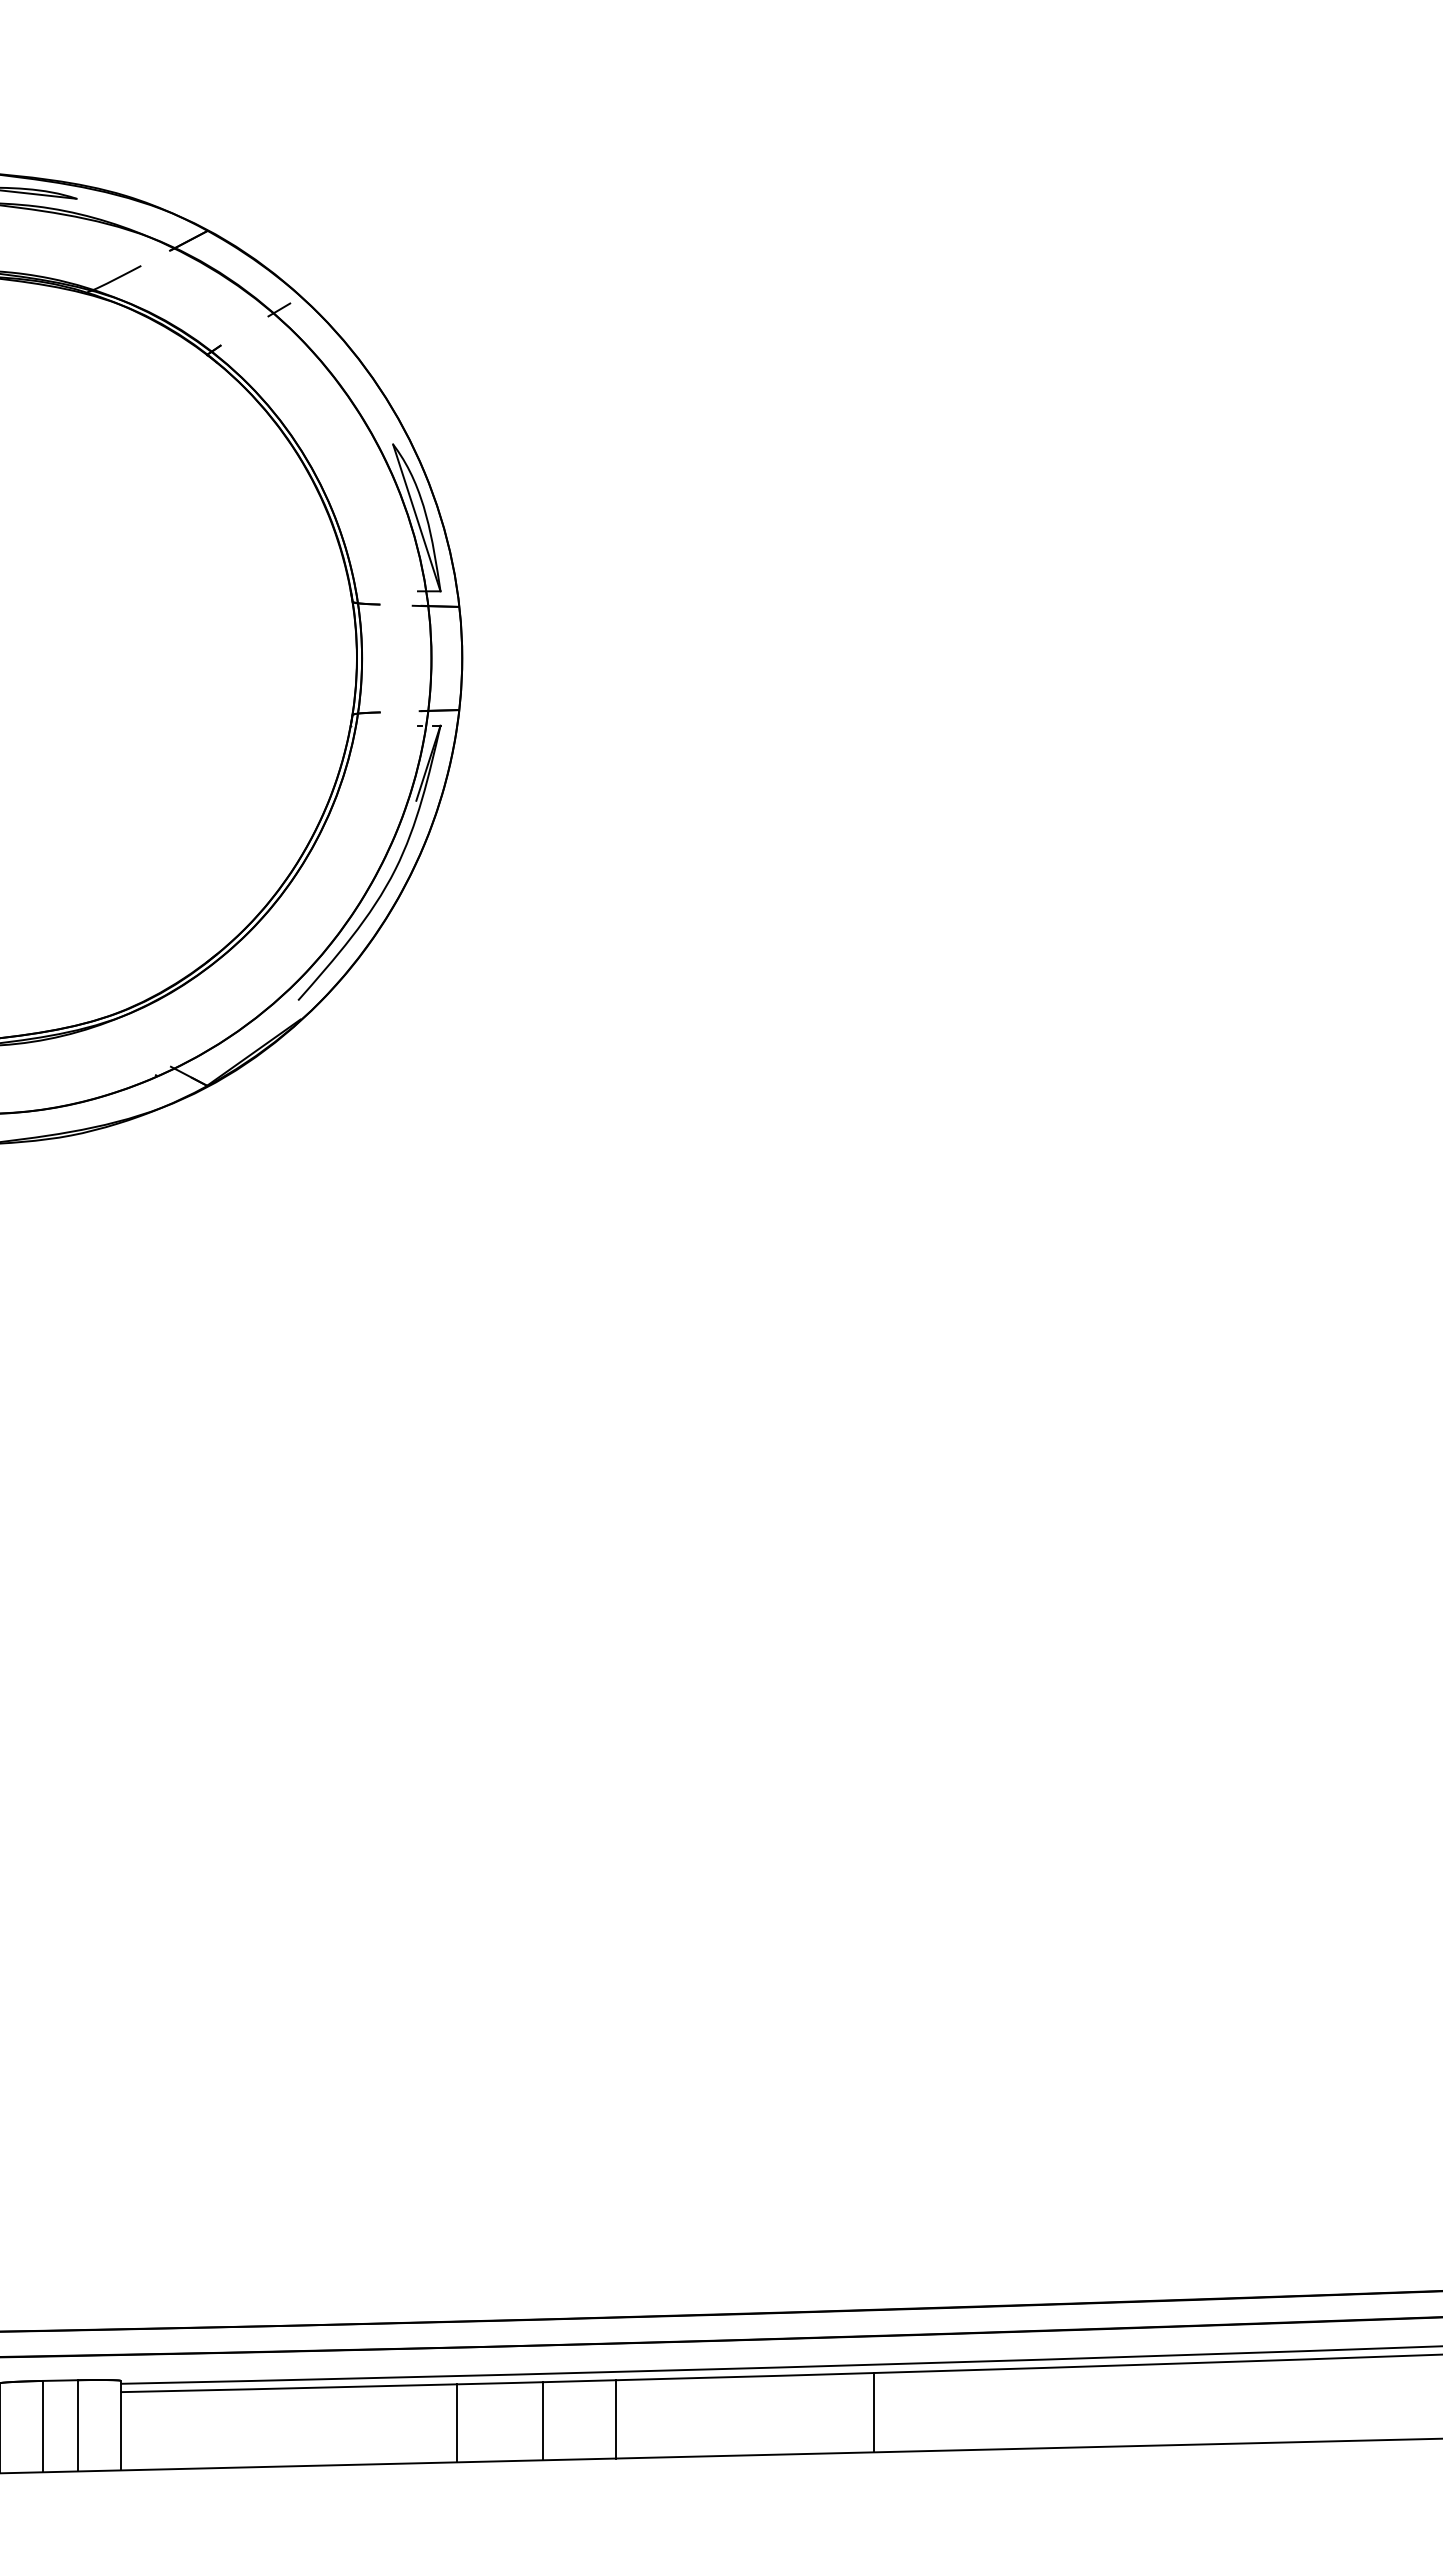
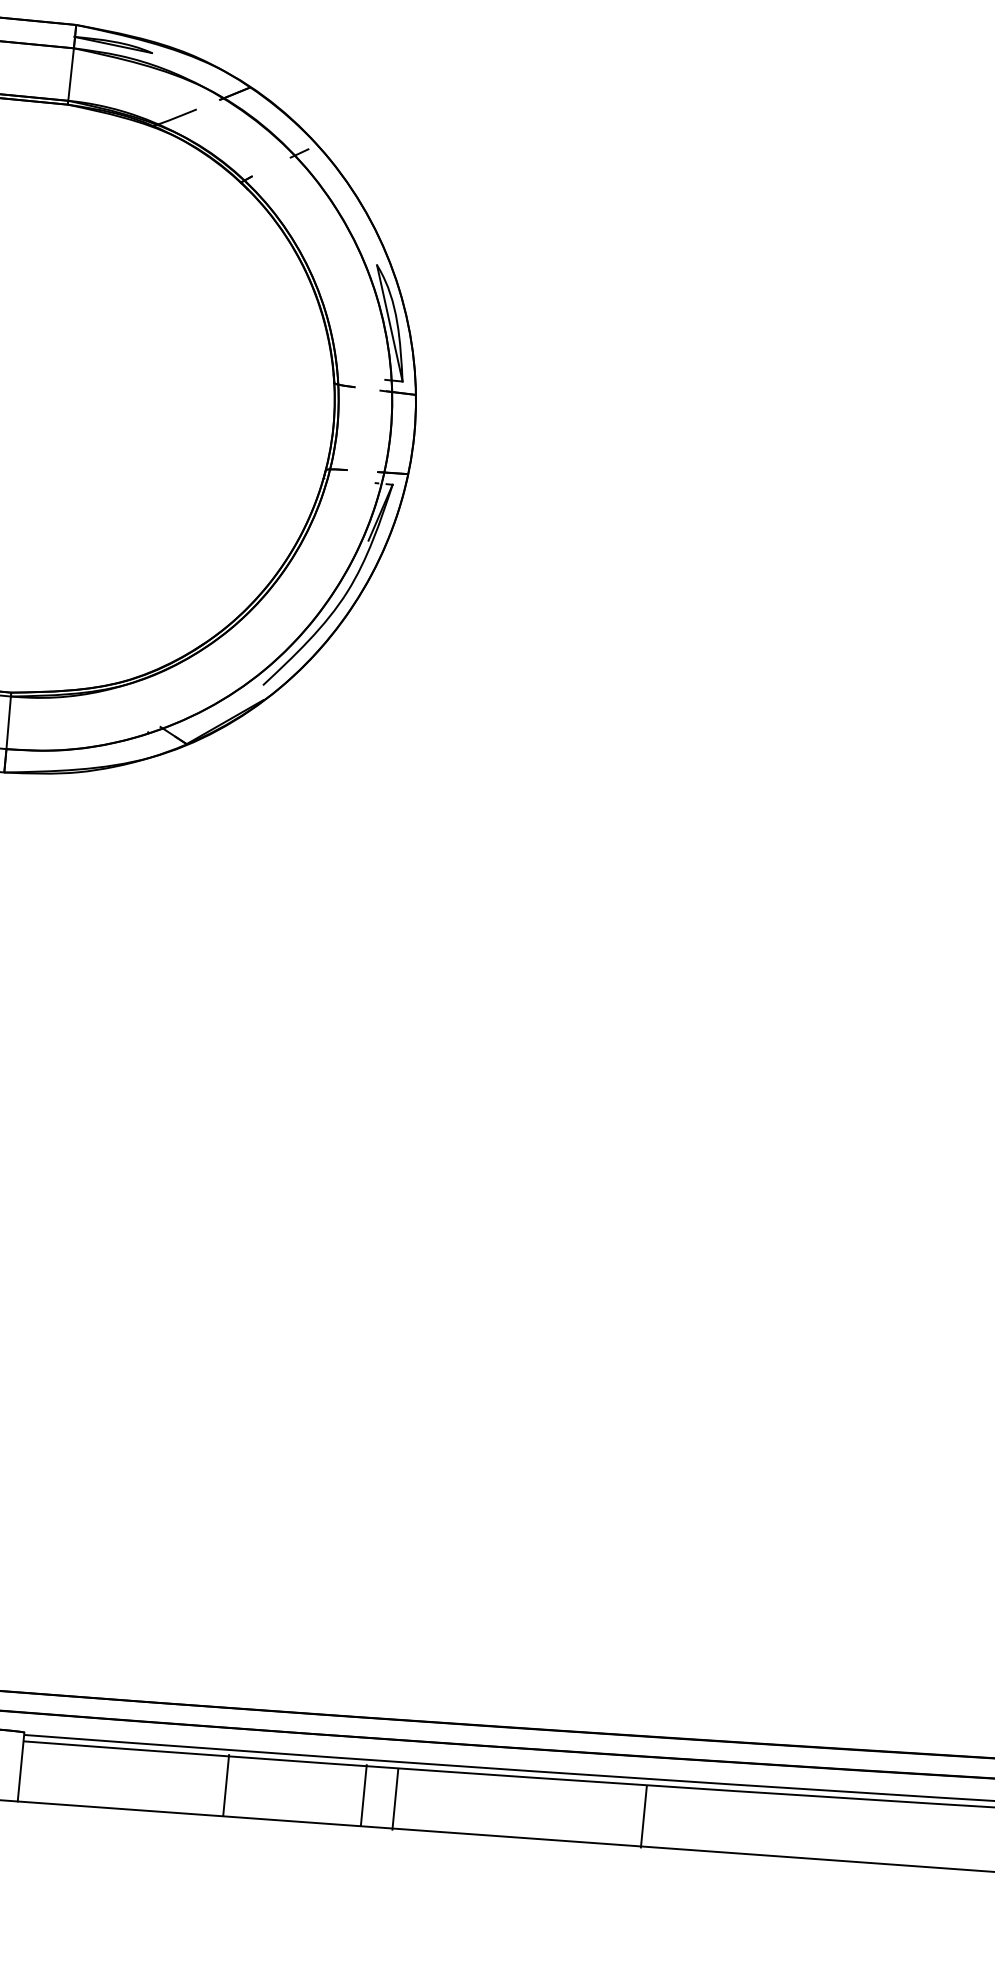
line: (873, 2412) -> (643, 1816), moved
line: (616, 2419) -> (364, 1795), moved
line: (543, 2421) -> (395, 1799), moved
line: (457, 2423) -> (226, 1785), moved

